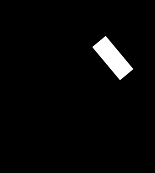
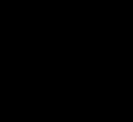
fill: (112, 57) -> (113, 47), added

